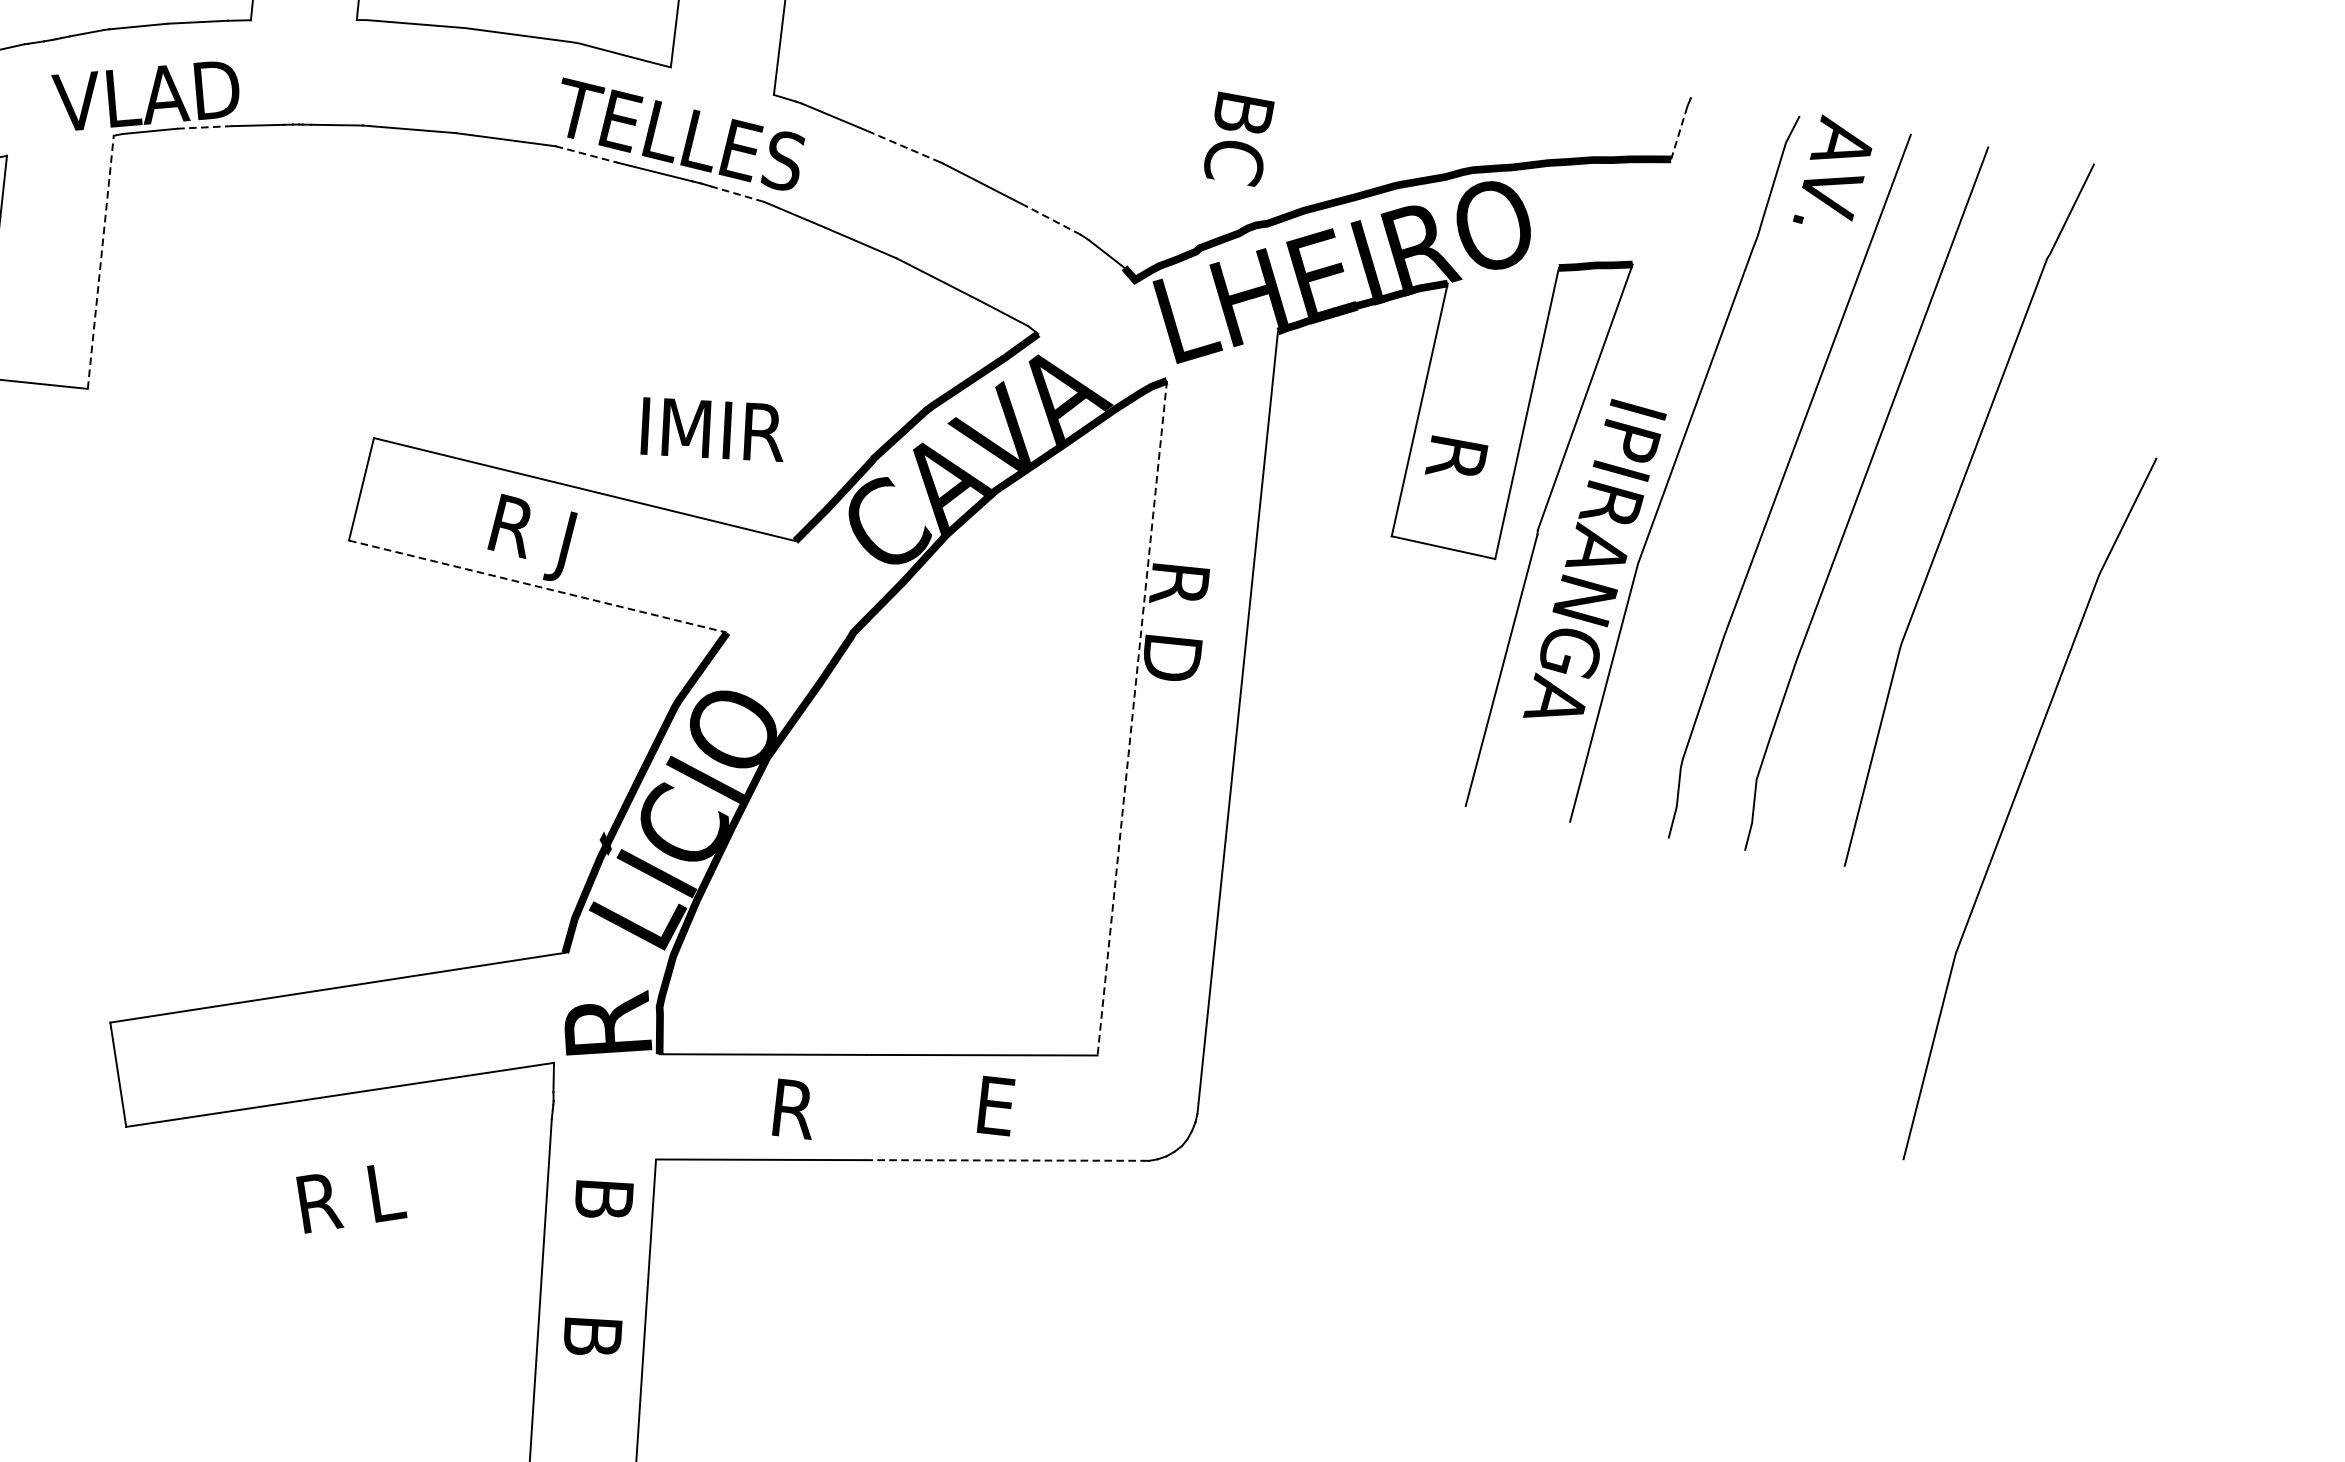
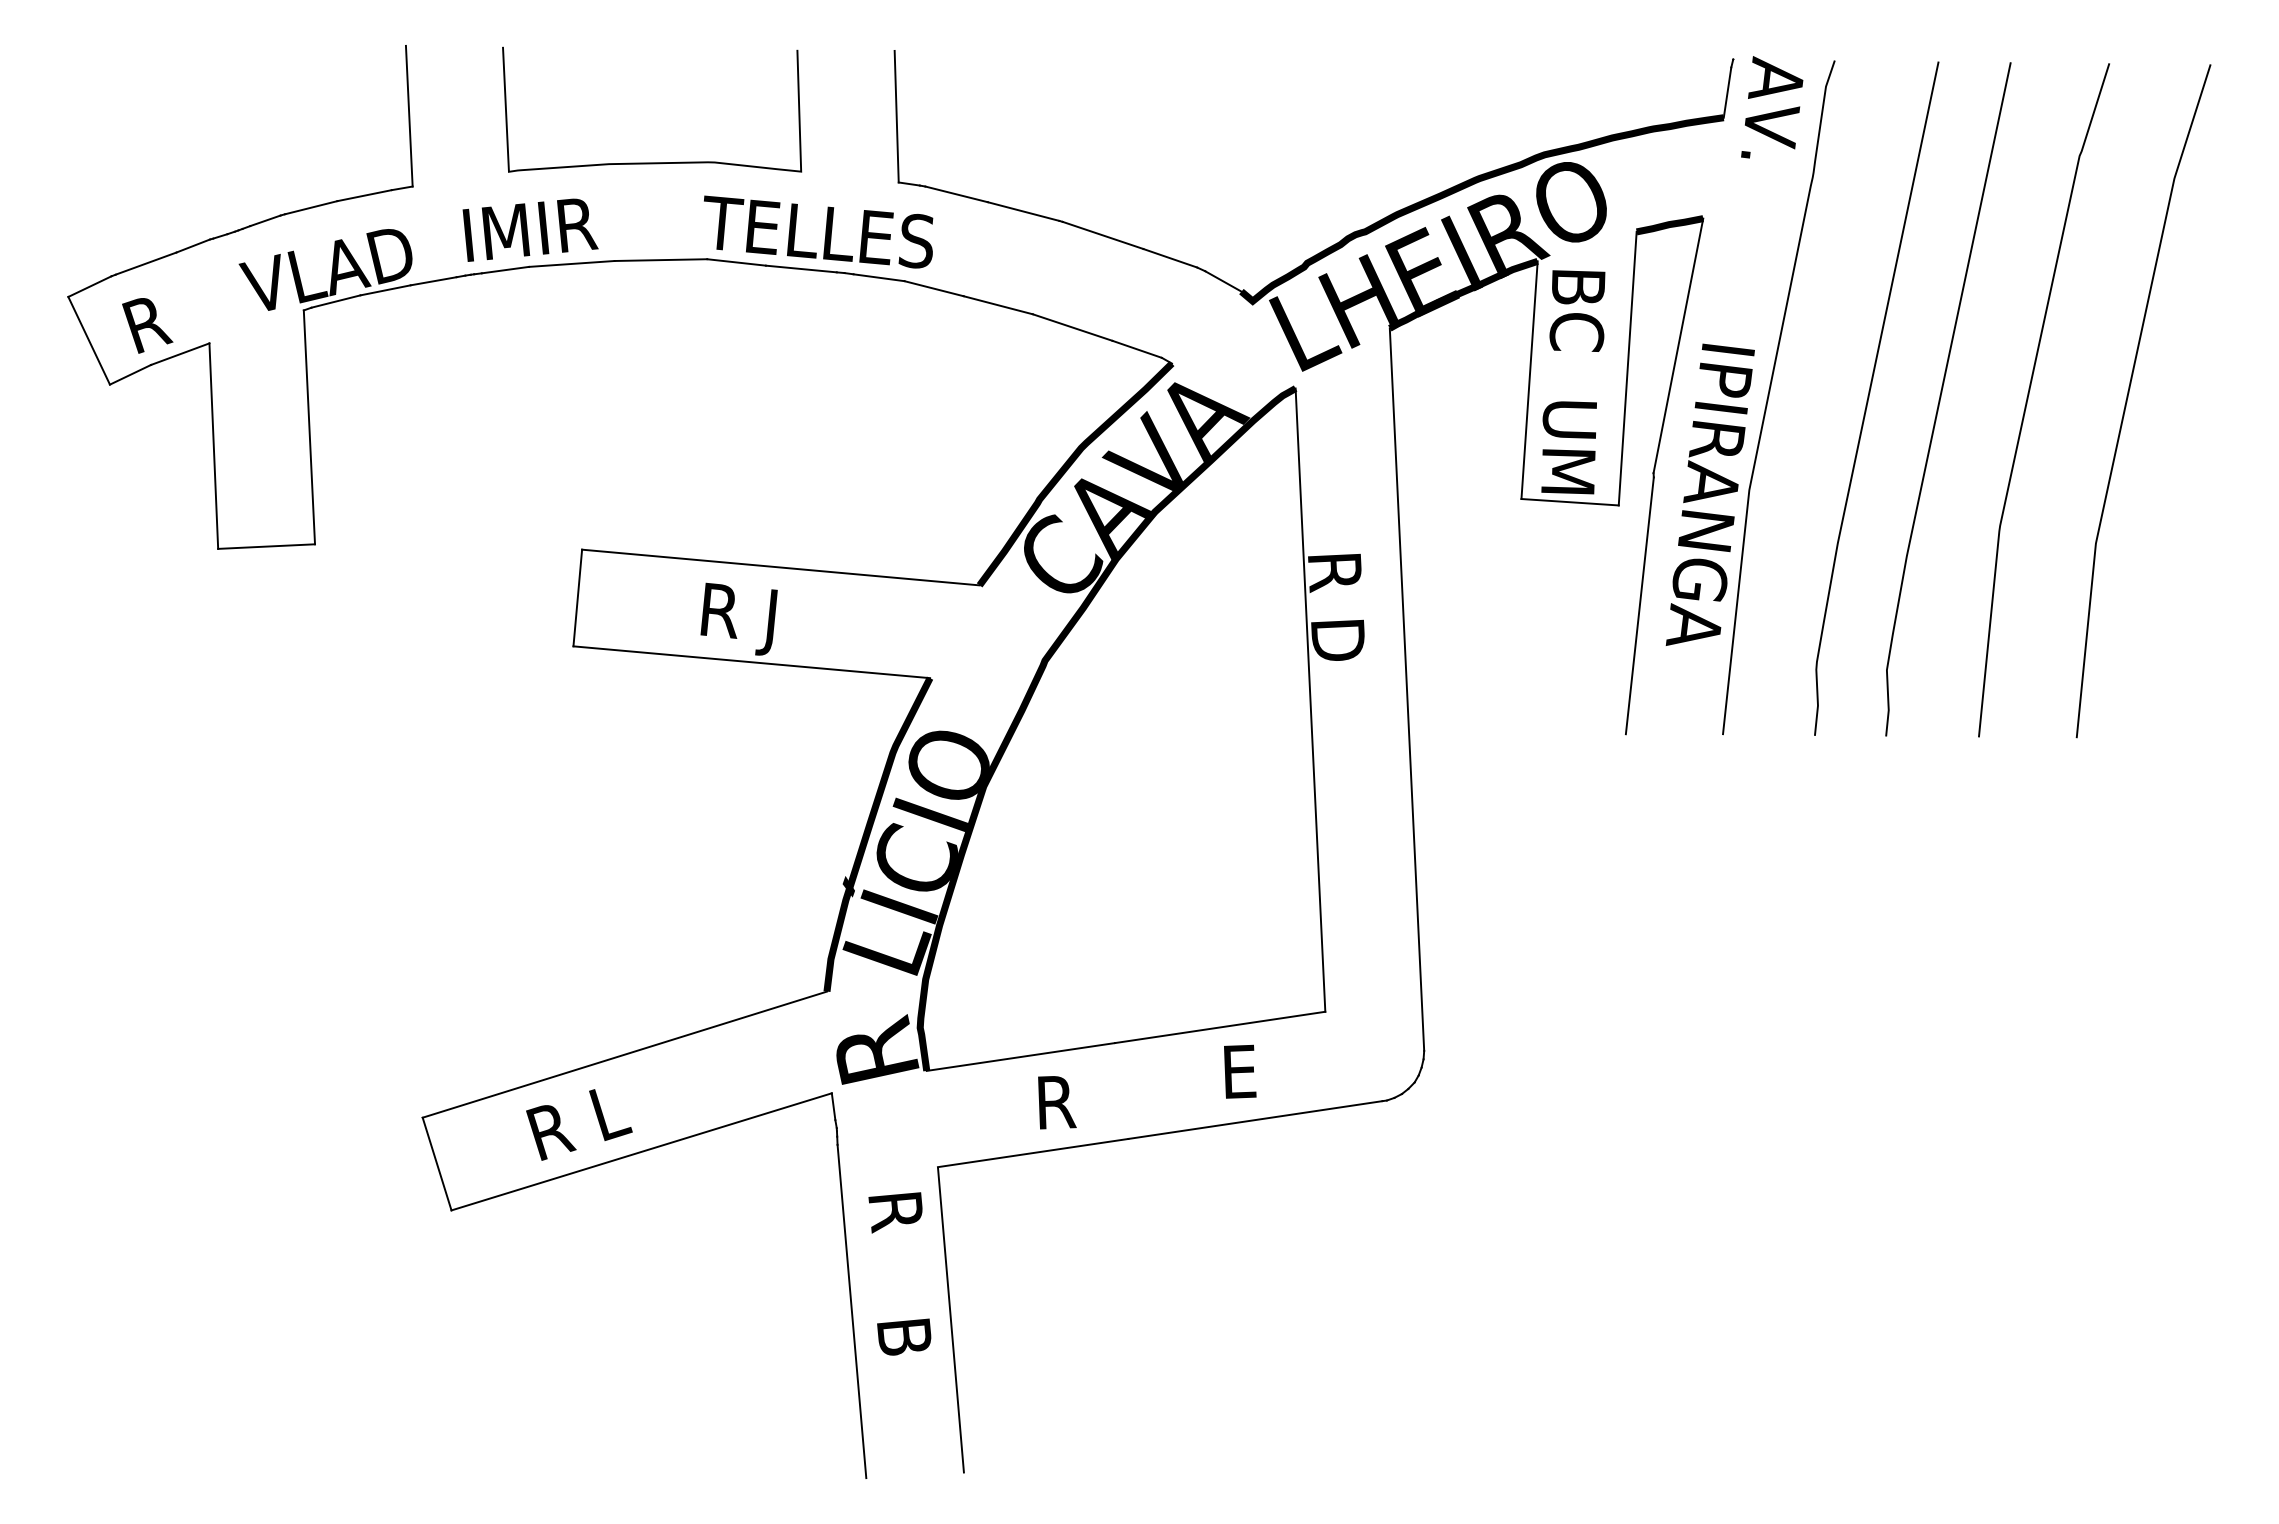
line: (204, 127) -> (385, 290), dashed -> solid
line: (1679, 133) -> (1727, 93), dashed -> solid
text: (1238, 138) -> (1577, 310), moved
line: (903, 146) -> (1023, 211), dashed -> solid
line: (586, 154) -> (736, 262), dashed -> solid
text: (1834, 172) -> (1772, 107), moved
line: (737, 193) -> (879, 277), dashed -> solid
line: (1052, 220) -> (1169, 258), dashed -> solid
line: (101, 261) -> (309, 426), dashed -> solid
text: (713, 429) -> (530, 229), moved
text: (1450, 488) -> (1568, 447), R -> UM
line: (538, 587) -> (752, 662), dashed -> solid
line: (1132, 718) -> (1310, 700), dashed -> solid
line: (2014, 802) -> (2128, 397), moved
line: (1005, 1159) -> (1255, 1119), dashed -> solid
text: (351, 1200) -> (579, 1124), moved
text: (602, 1205) -> (895, 1216), B -> R

